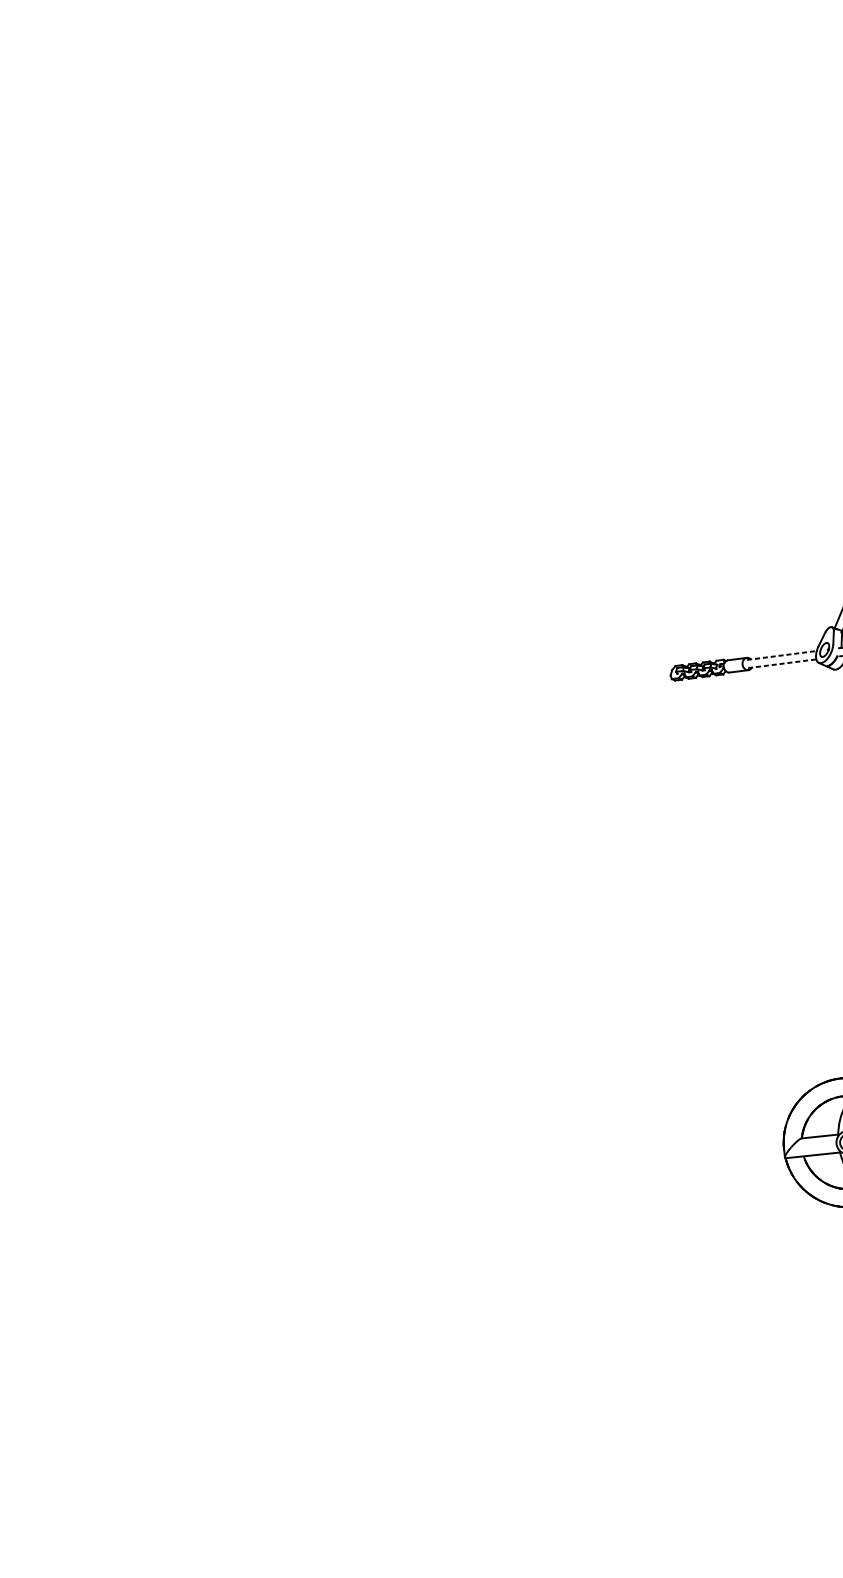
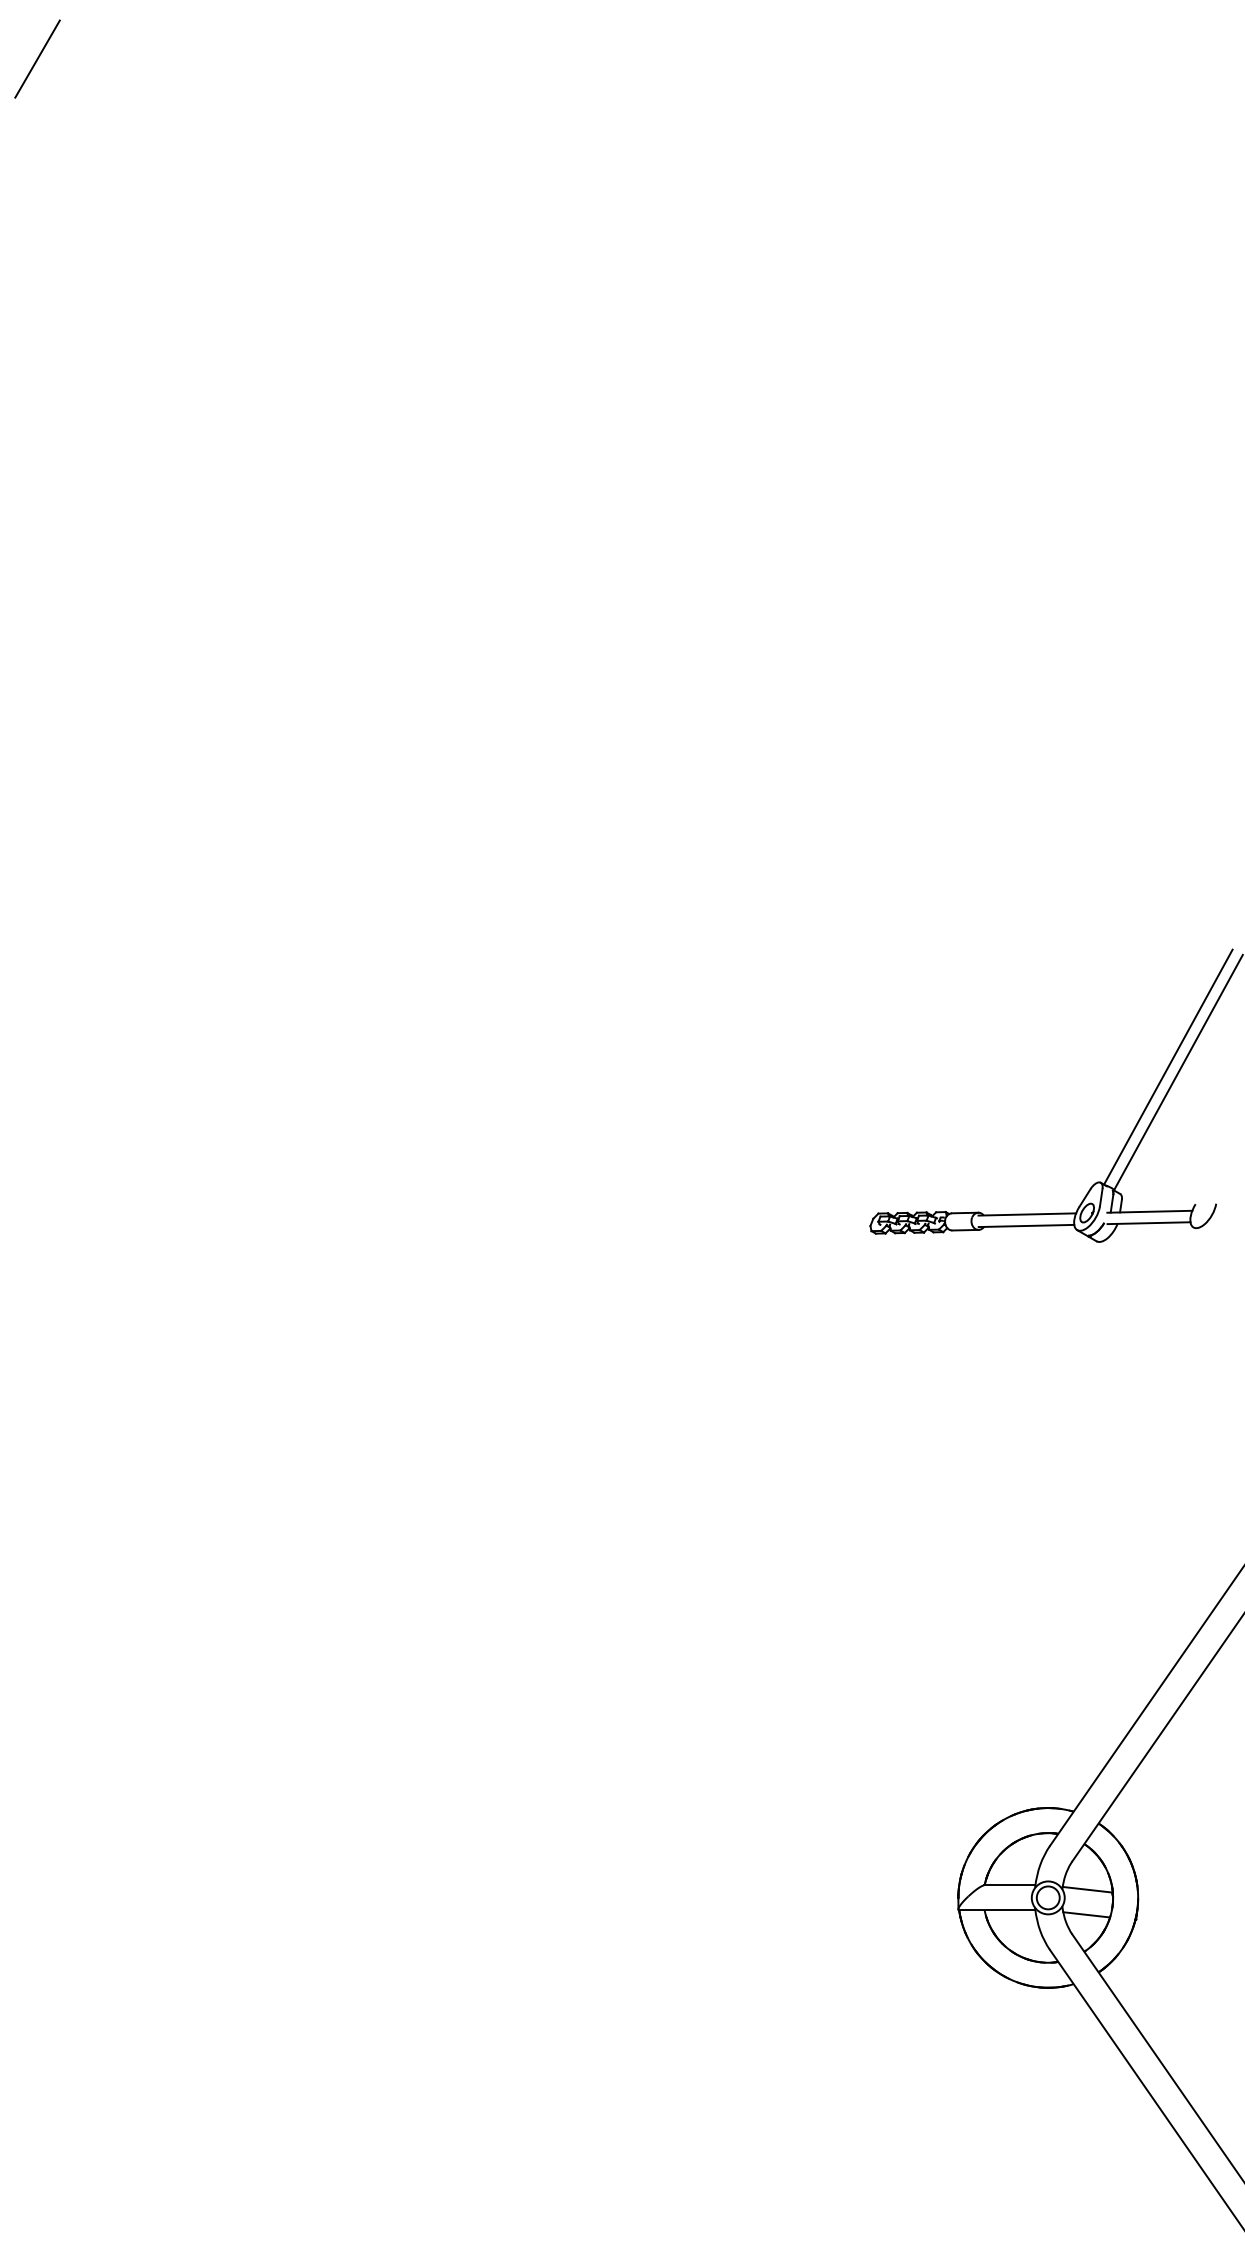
line: (782, 655) -> (1027, 1214), dashed -> solid
line: (782, 663) -> (1026, 1225), dashed -> solid

